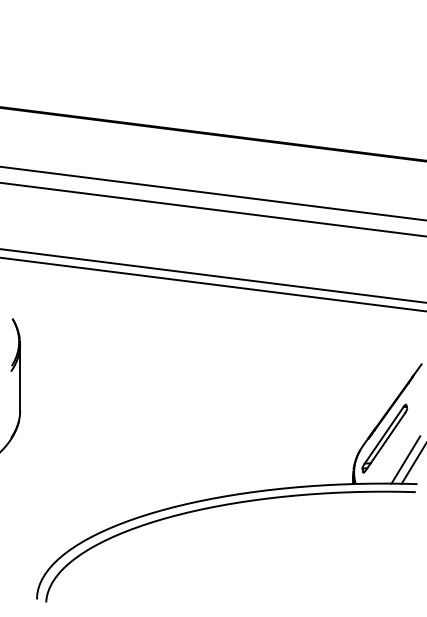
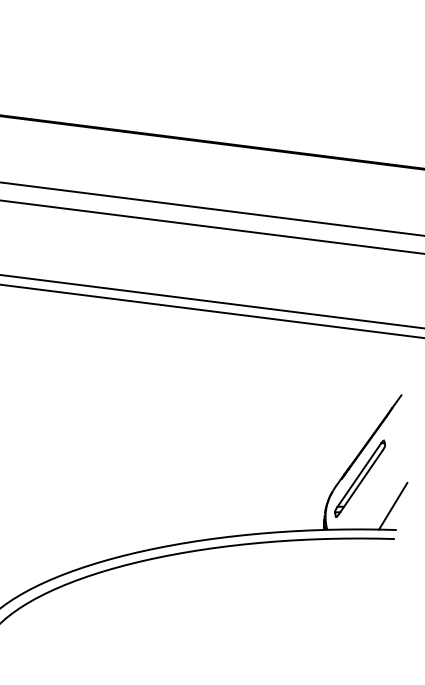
line: (405, 459) -> (383, 502), removed

